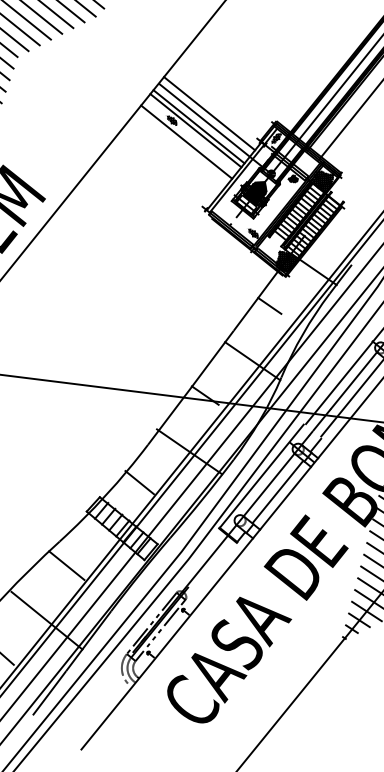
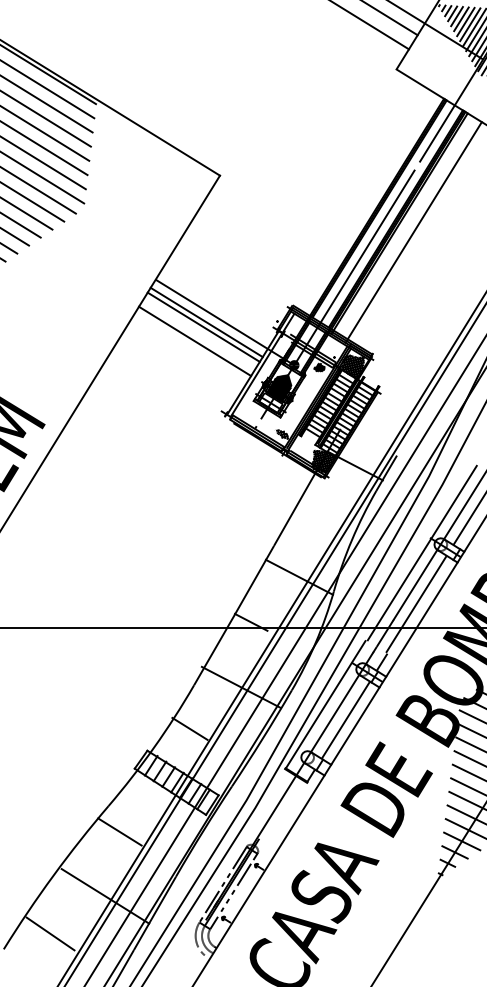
line: (209, 112) -> (216, 305), removed
hatch: (170, 120) -> (174, 319), removed
hatch: (275, 139) -> (294, 325), removed
line: (269, 305) -> (310, 512), removed

